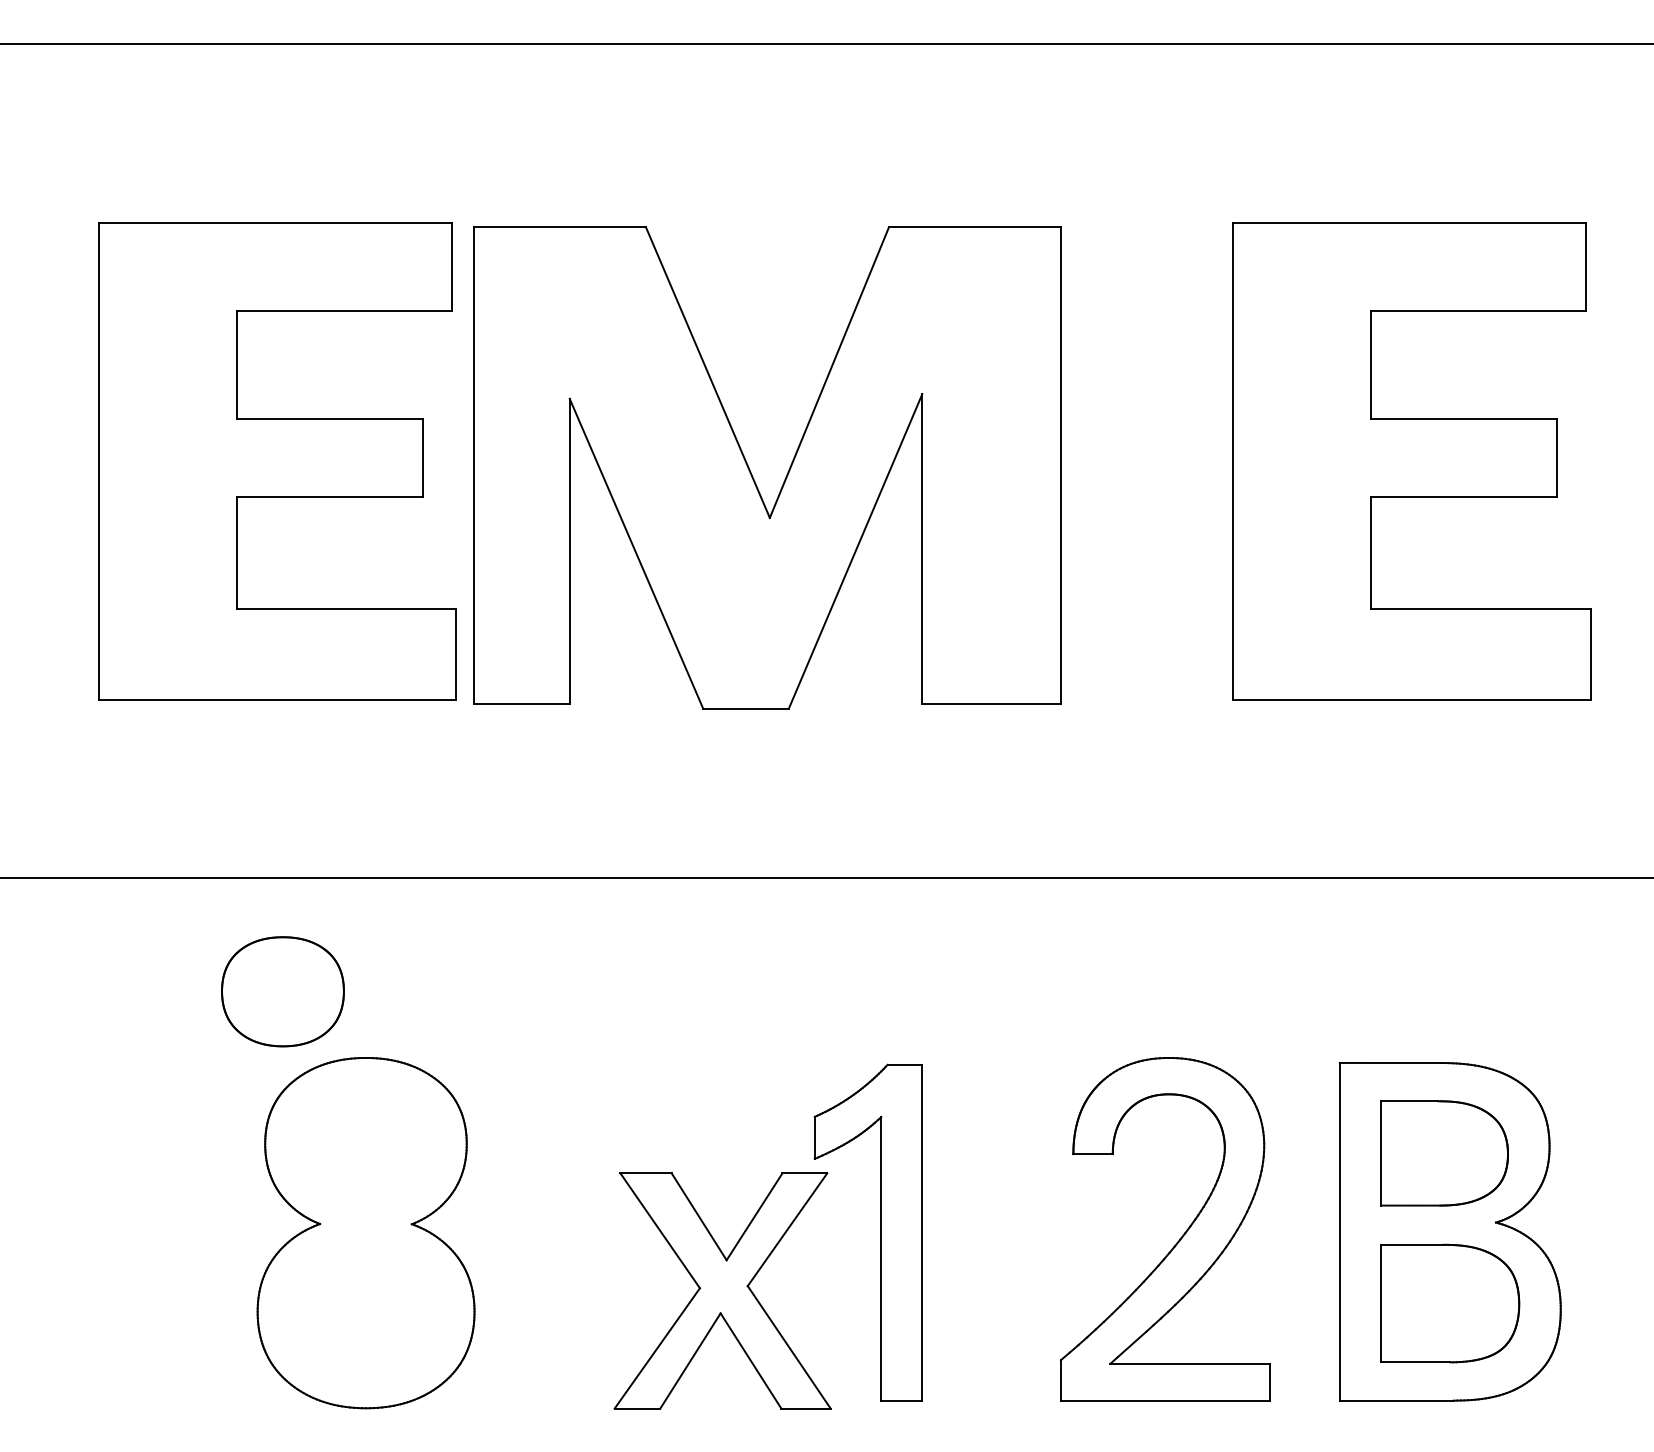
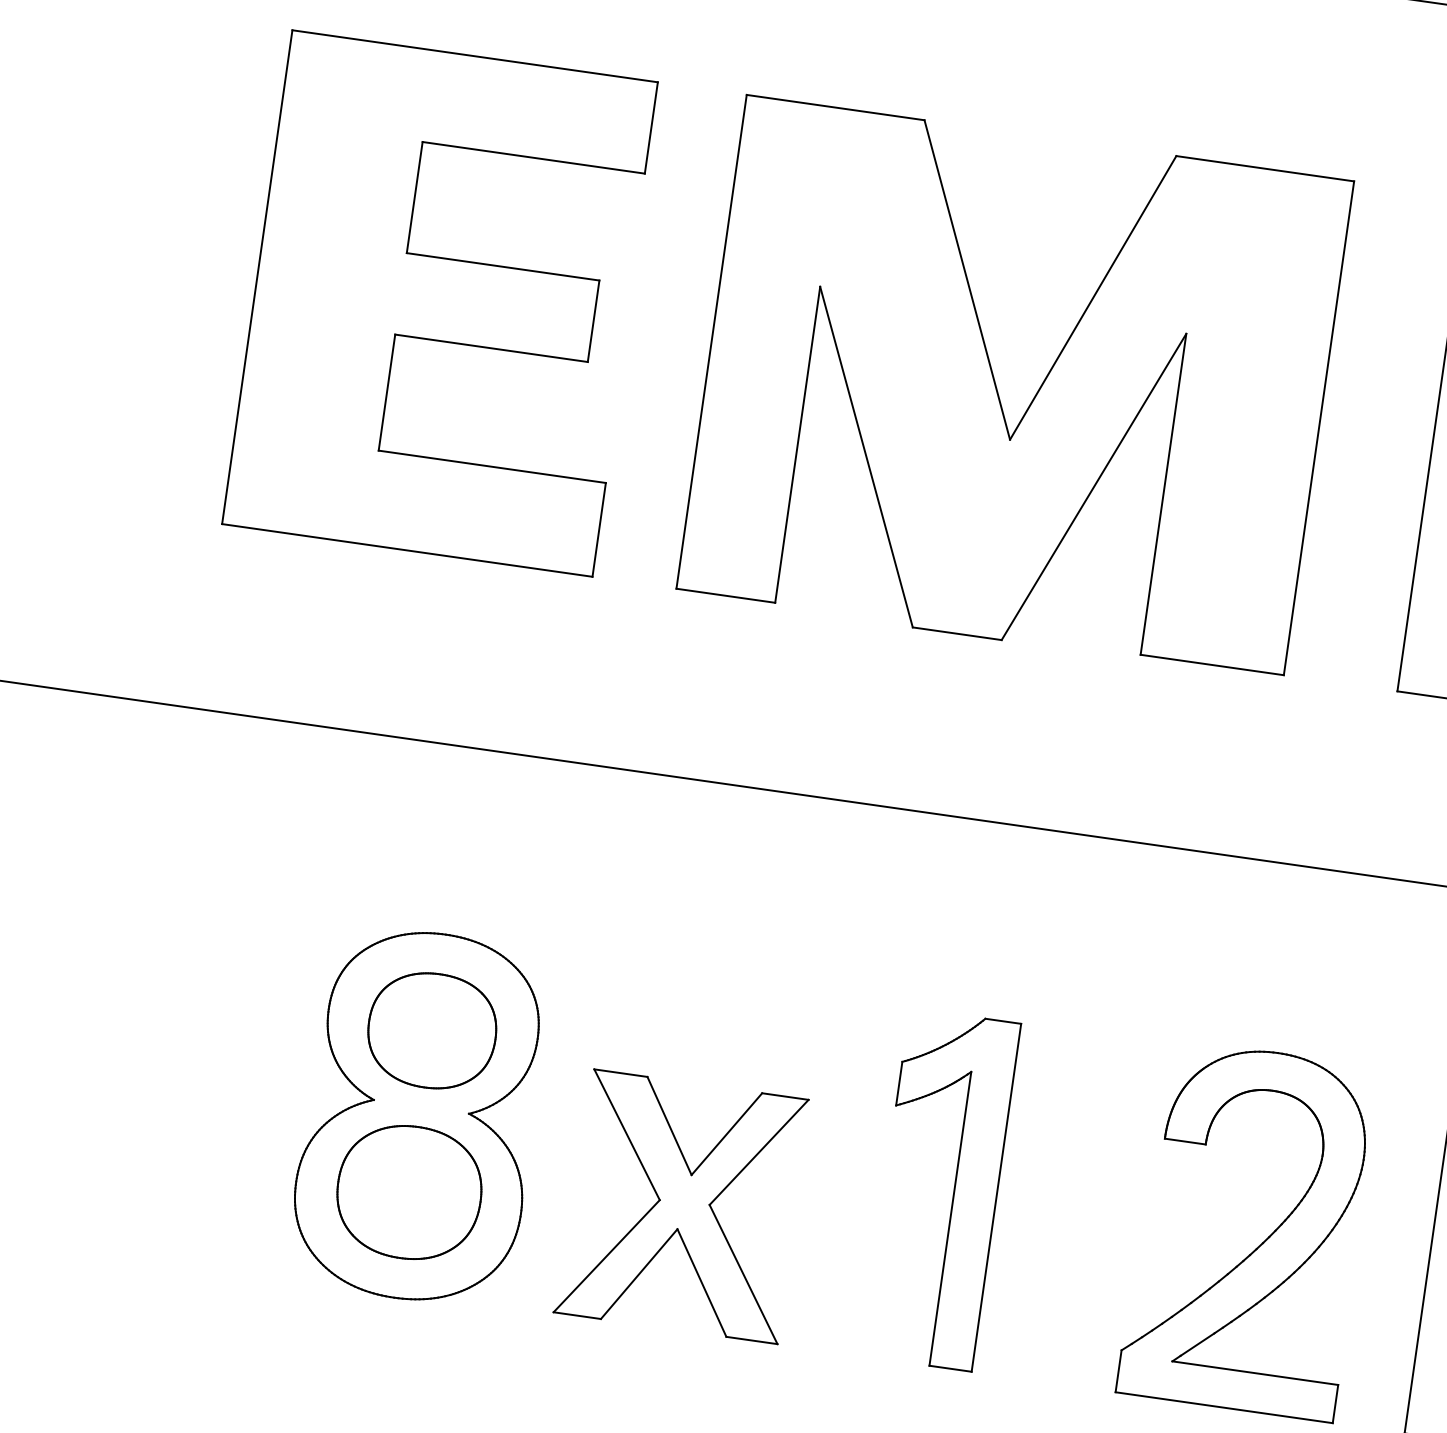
part: (751, 471) -> (997, 388), moved
part: (282, 991) -> (431, 1030), moved
part: (722, 1290) -> (682, 1205), moved
part: (365, 1306) -> (408, 1192), added

